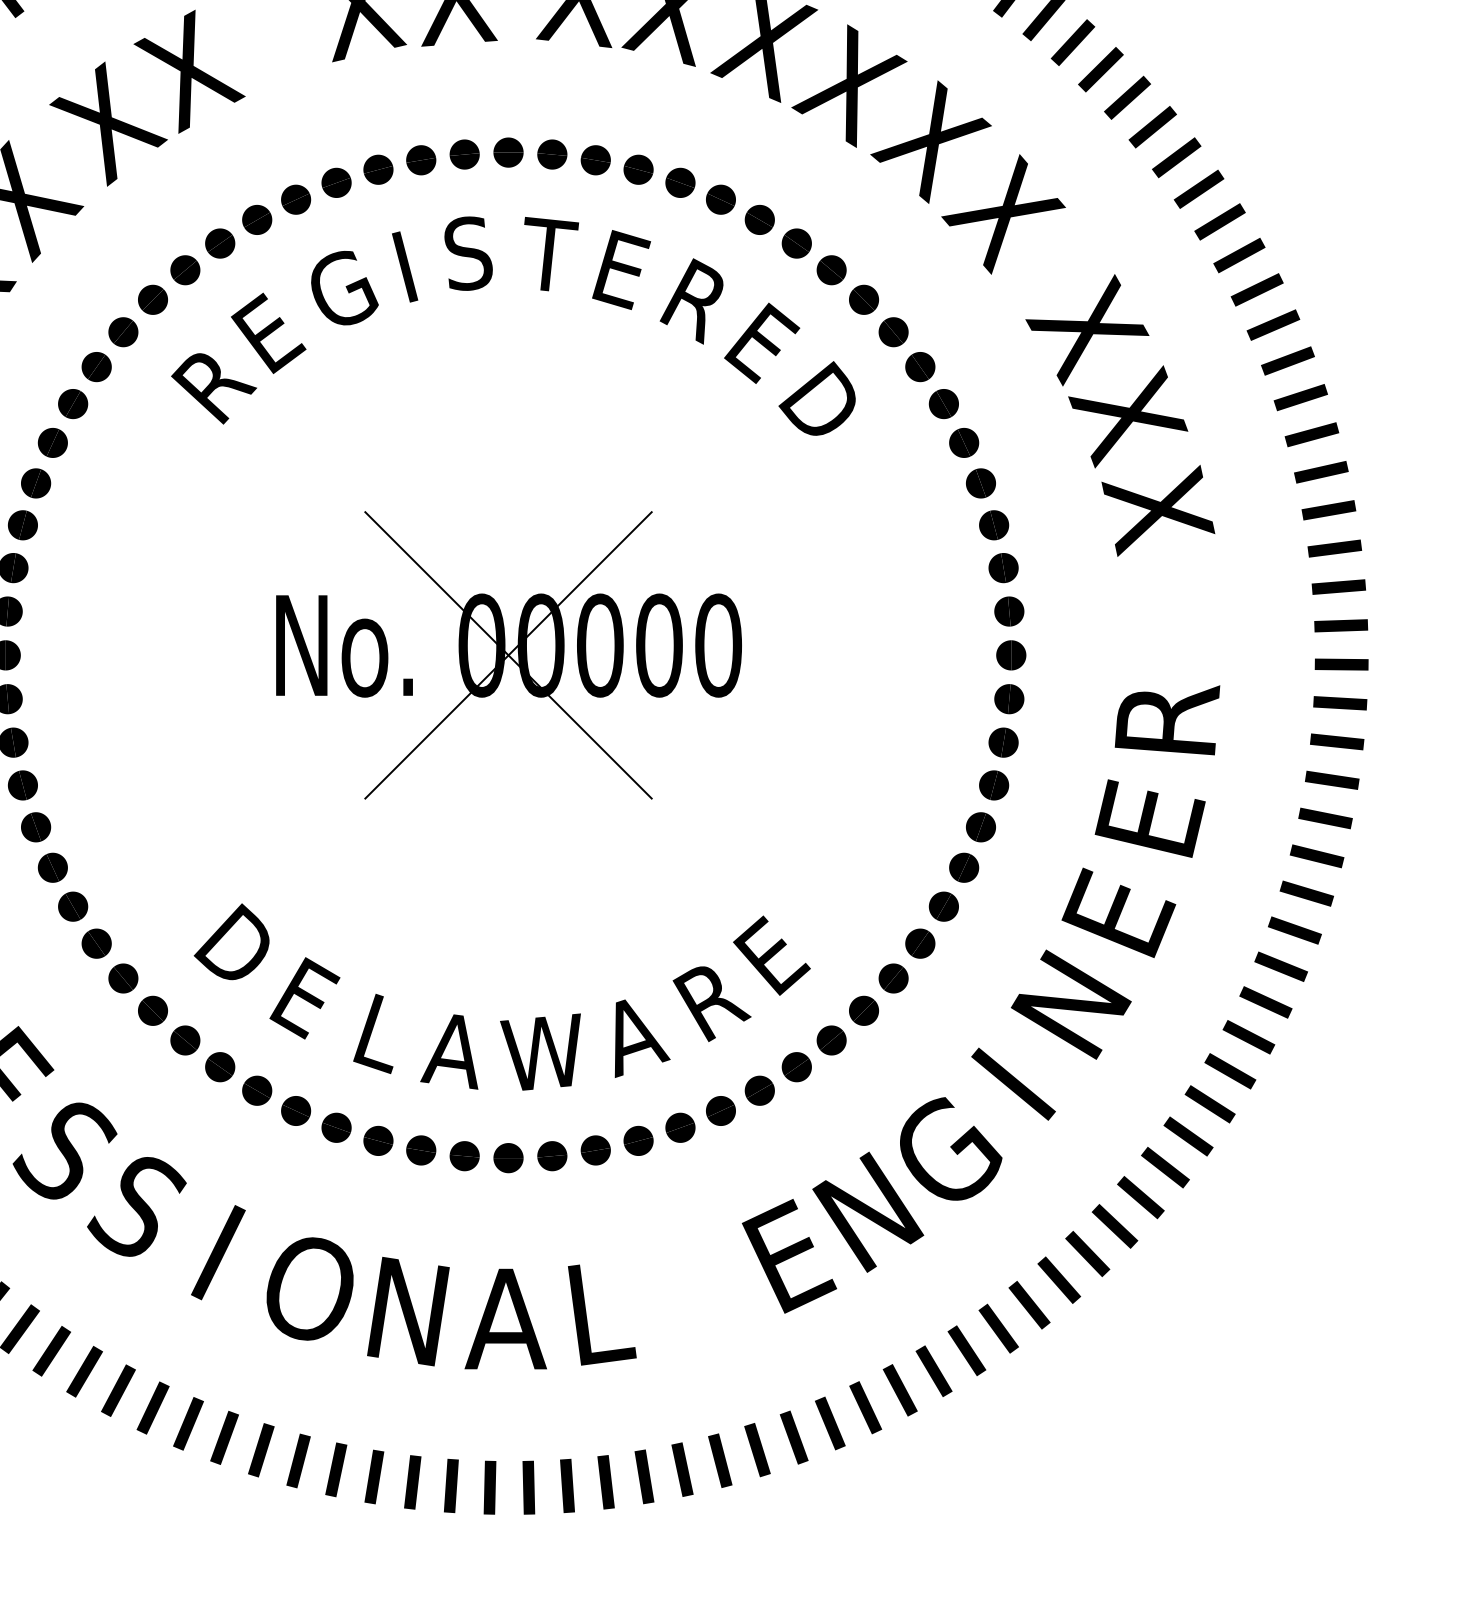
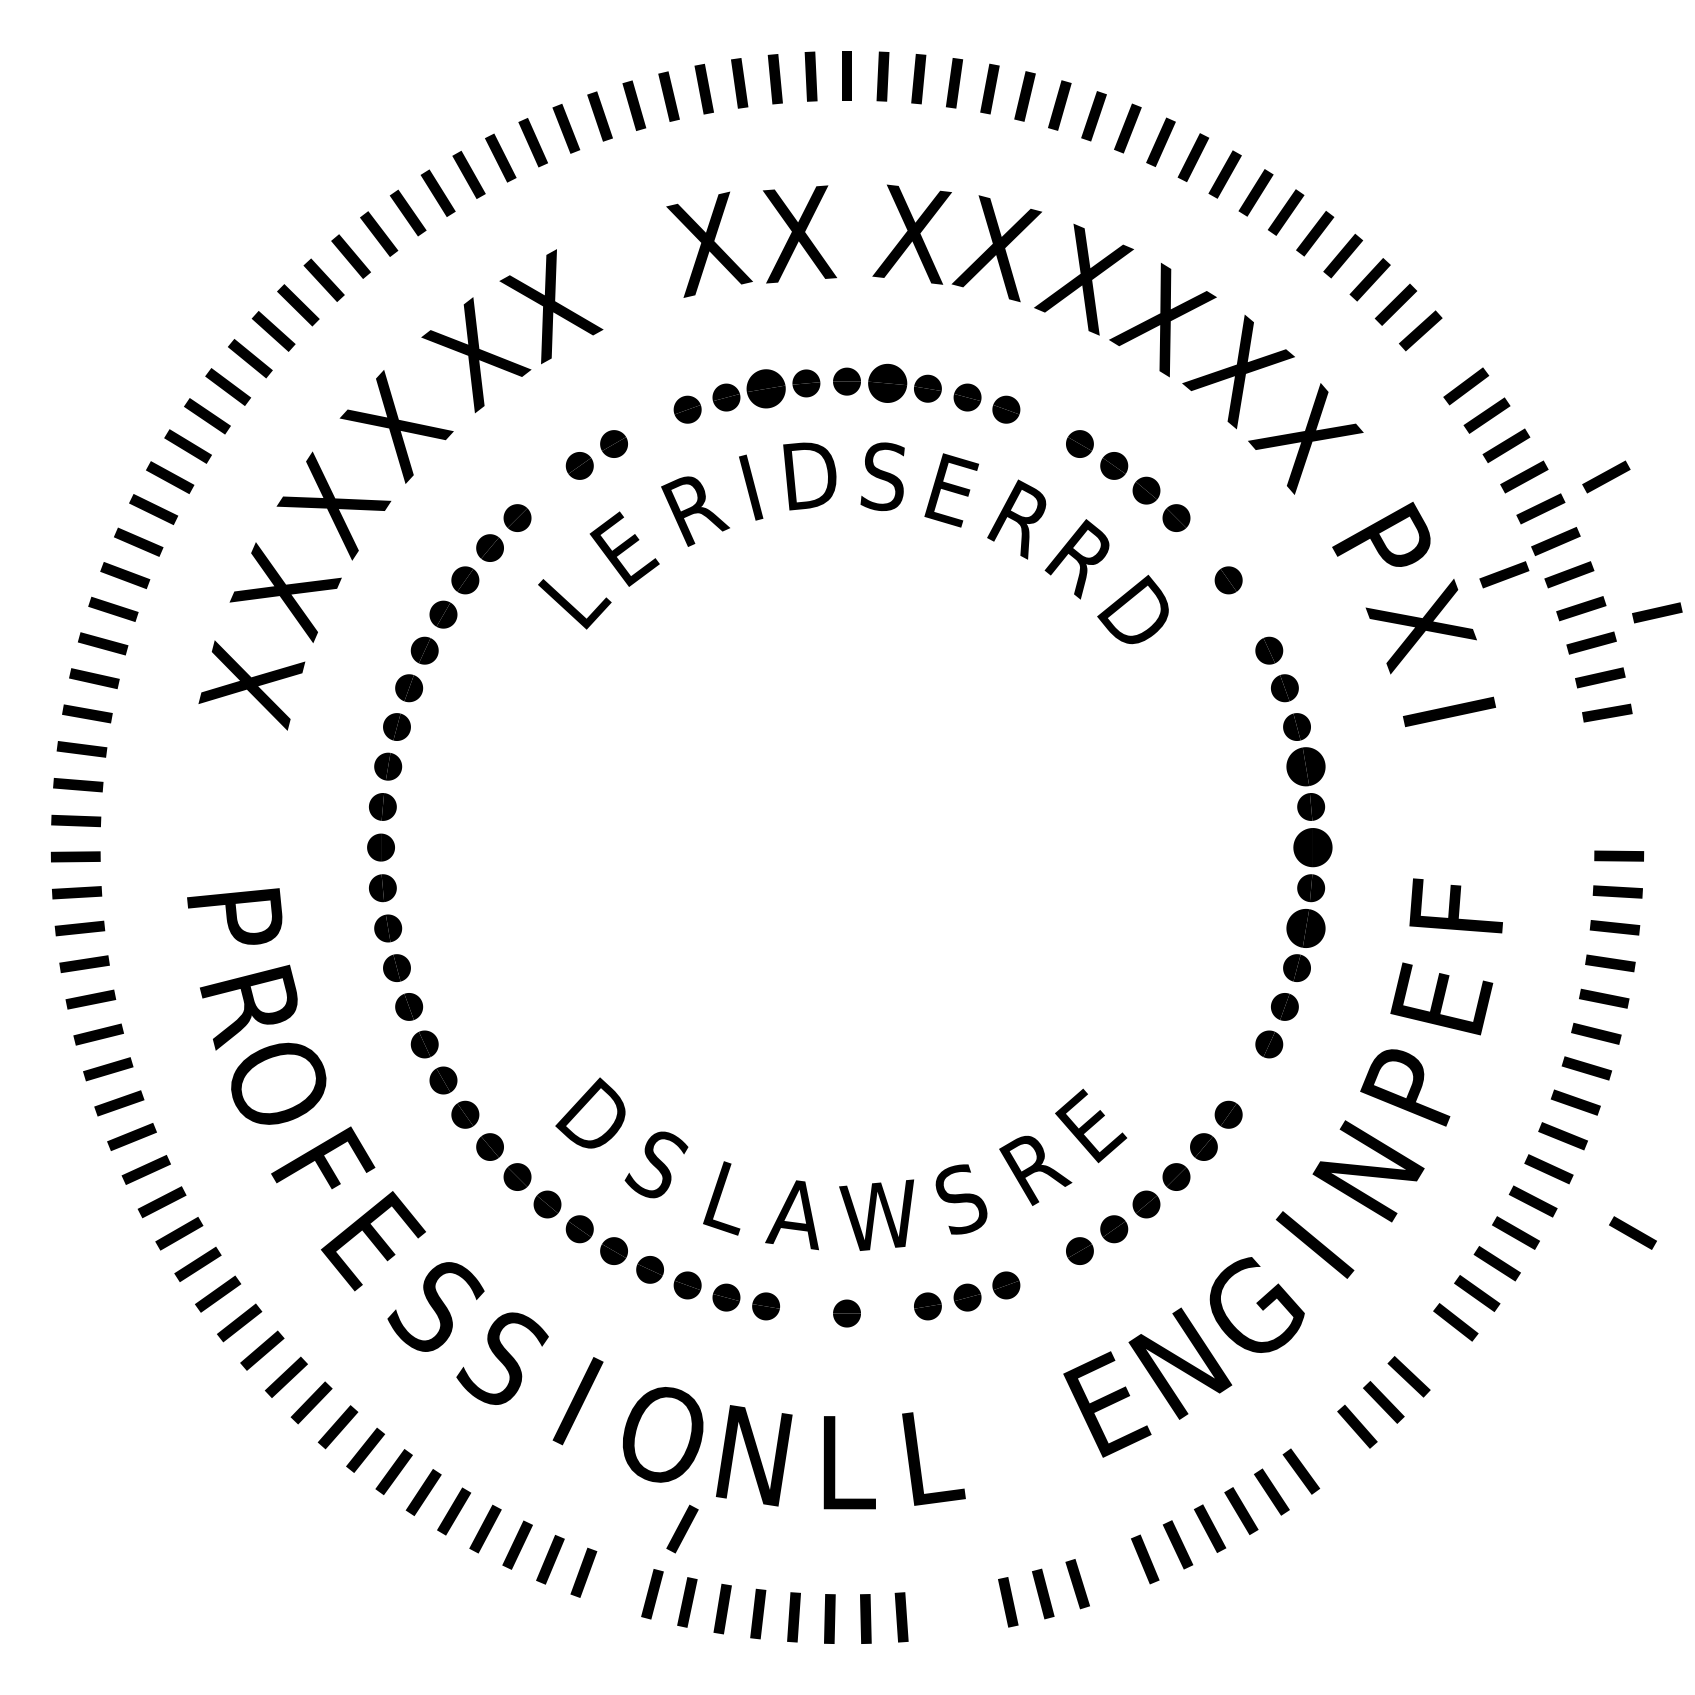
line: (1152, 126) -> (1443, 357), removed
part: (552, 154) -> (887, 383), size x1.4
part: (420, 160) -> (765, 388), size x1.4
part: (295, 199) -> (649, 425), removed
part: (720, 199) -> (1043, 425), removed
text: (468, 253) -> (809, 475), S -> D
text: (551, 254) -> (886, 476), T -> S
line: (1328, 254) -> (1606, 476), added
part: (185, 270) -> (547, 490), removed
text: (345, 290) -> (695, 509), G -> R
text: (1087, 330) -> (1383, 546), X -> P
part: (893, 331) -> (1203, 547), removed
text: (760, 344) -> (1080, 559), E -> R
line: (1217, 360) -> (1504, 574), added
text: (214, 388) -> (574, 600), R -> L
line: (1383, 401) -> (1657, 612), added
part: (943, 403) -> (1250, 614), removed
text: (1157, 510) -> (1448, 713), X -> I
line: (1334, 548) -> (1612, 748), removed
part: (1003, 567) -> (1305, 766), size x1.4
line: (1338, 587) -> (1616, 784), removed
line: (1340, 626) -> (1618, 820), removed
part: (509, 655) -> (847, 847), removed
part: (1010, 655) -> (1312, 847), size x1.4
text: (1167, 720) -> (1457, 907), R -> F
part: (1003, 742) -> (1305, 928), size x1.4
part: (943, 906) -> (1250, 1080), removed
text: (1118, 913) -> (1412, 1086), E -> P
text: (304, 998) -> (657, 1165), E -> S
text: (637, 1037) -> (966, 1201), A -> S
line: (1356, 1070) -> (1632, 1232), added
part: (720, 1110) -> (1043, 1269), removed
part: (464, 1155) -> (806, 1311), removed
part: (552, 1155) -> (887, 1311), removed
line: (1141, 1196) -> (1433, 1349), removed
line: (1029, 1304) -> (1329, 1449), removed
text: (505, 1318) -> (844, 1462), A -> L
line: (331, 1390) -> (682, 1528), added
line: (793, 1437) -> (1111, 1572), removed
line: (260, 1450) -> (617, 1584), removed
line: (643, 1476) -> (972, 1608), removed
line: (606, 1481) -> (937, 1613), removed

